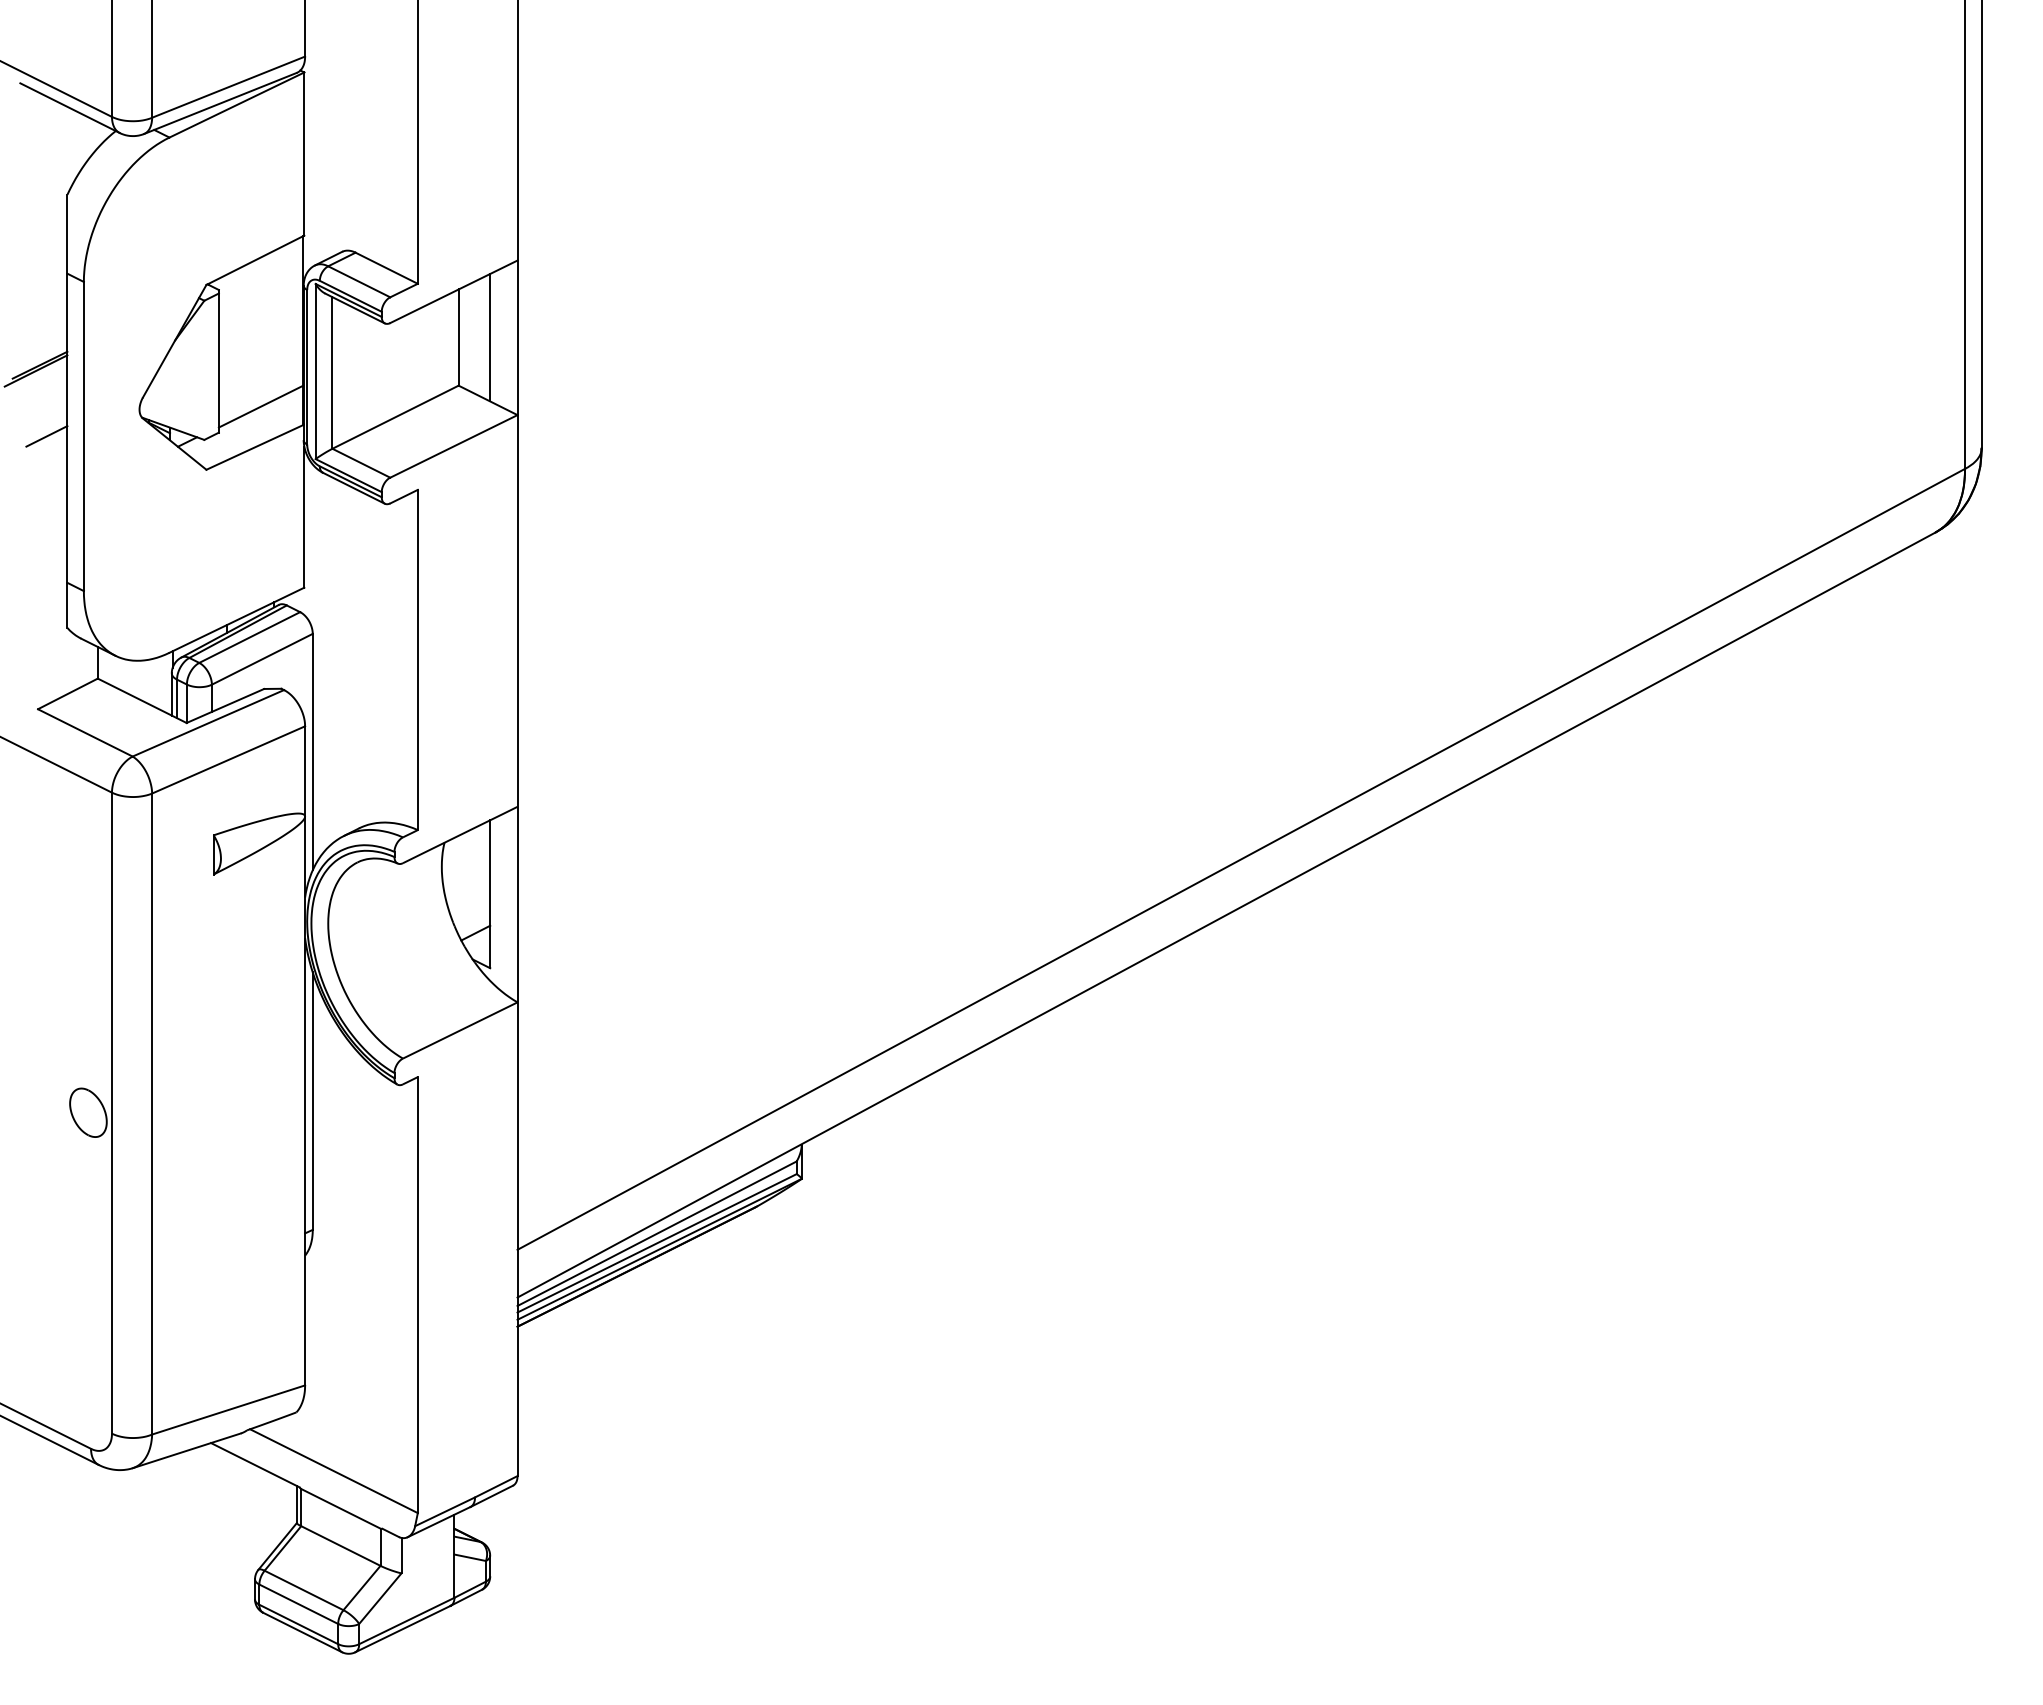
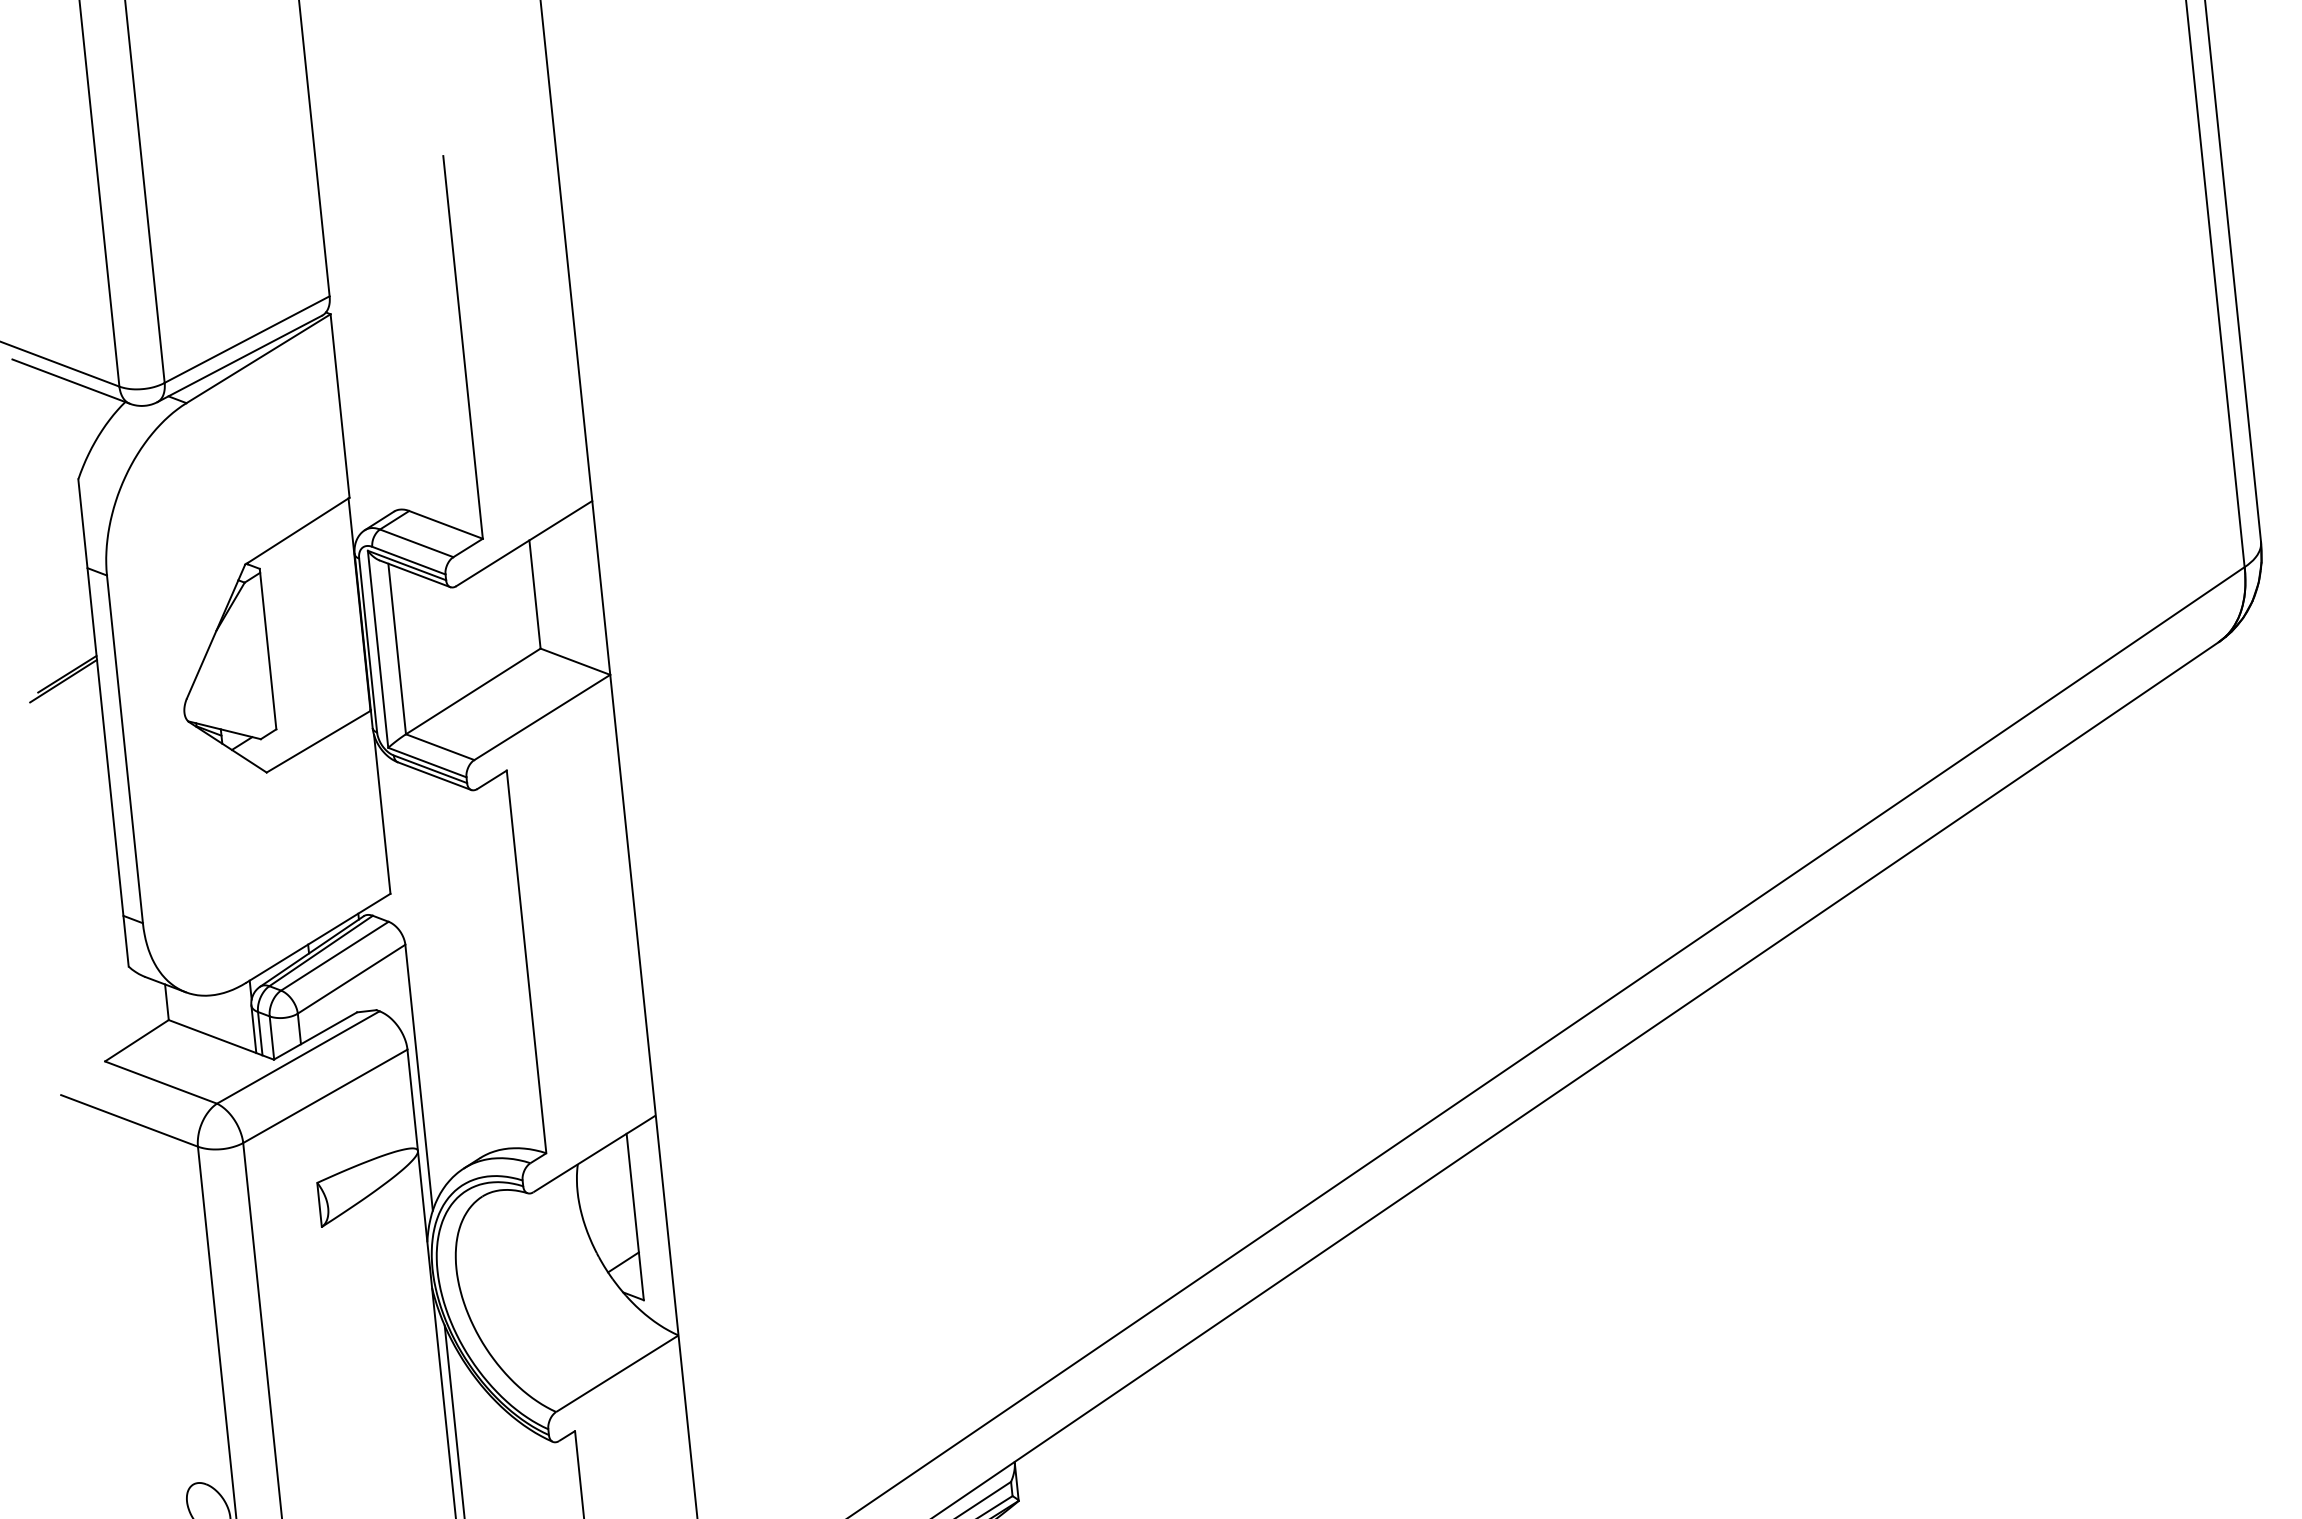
line: (490, 337) -> (570, 590), removed
line: (260, 406) -> (320, 695), removed
line: (46, 436) -> (82, 753), removed

